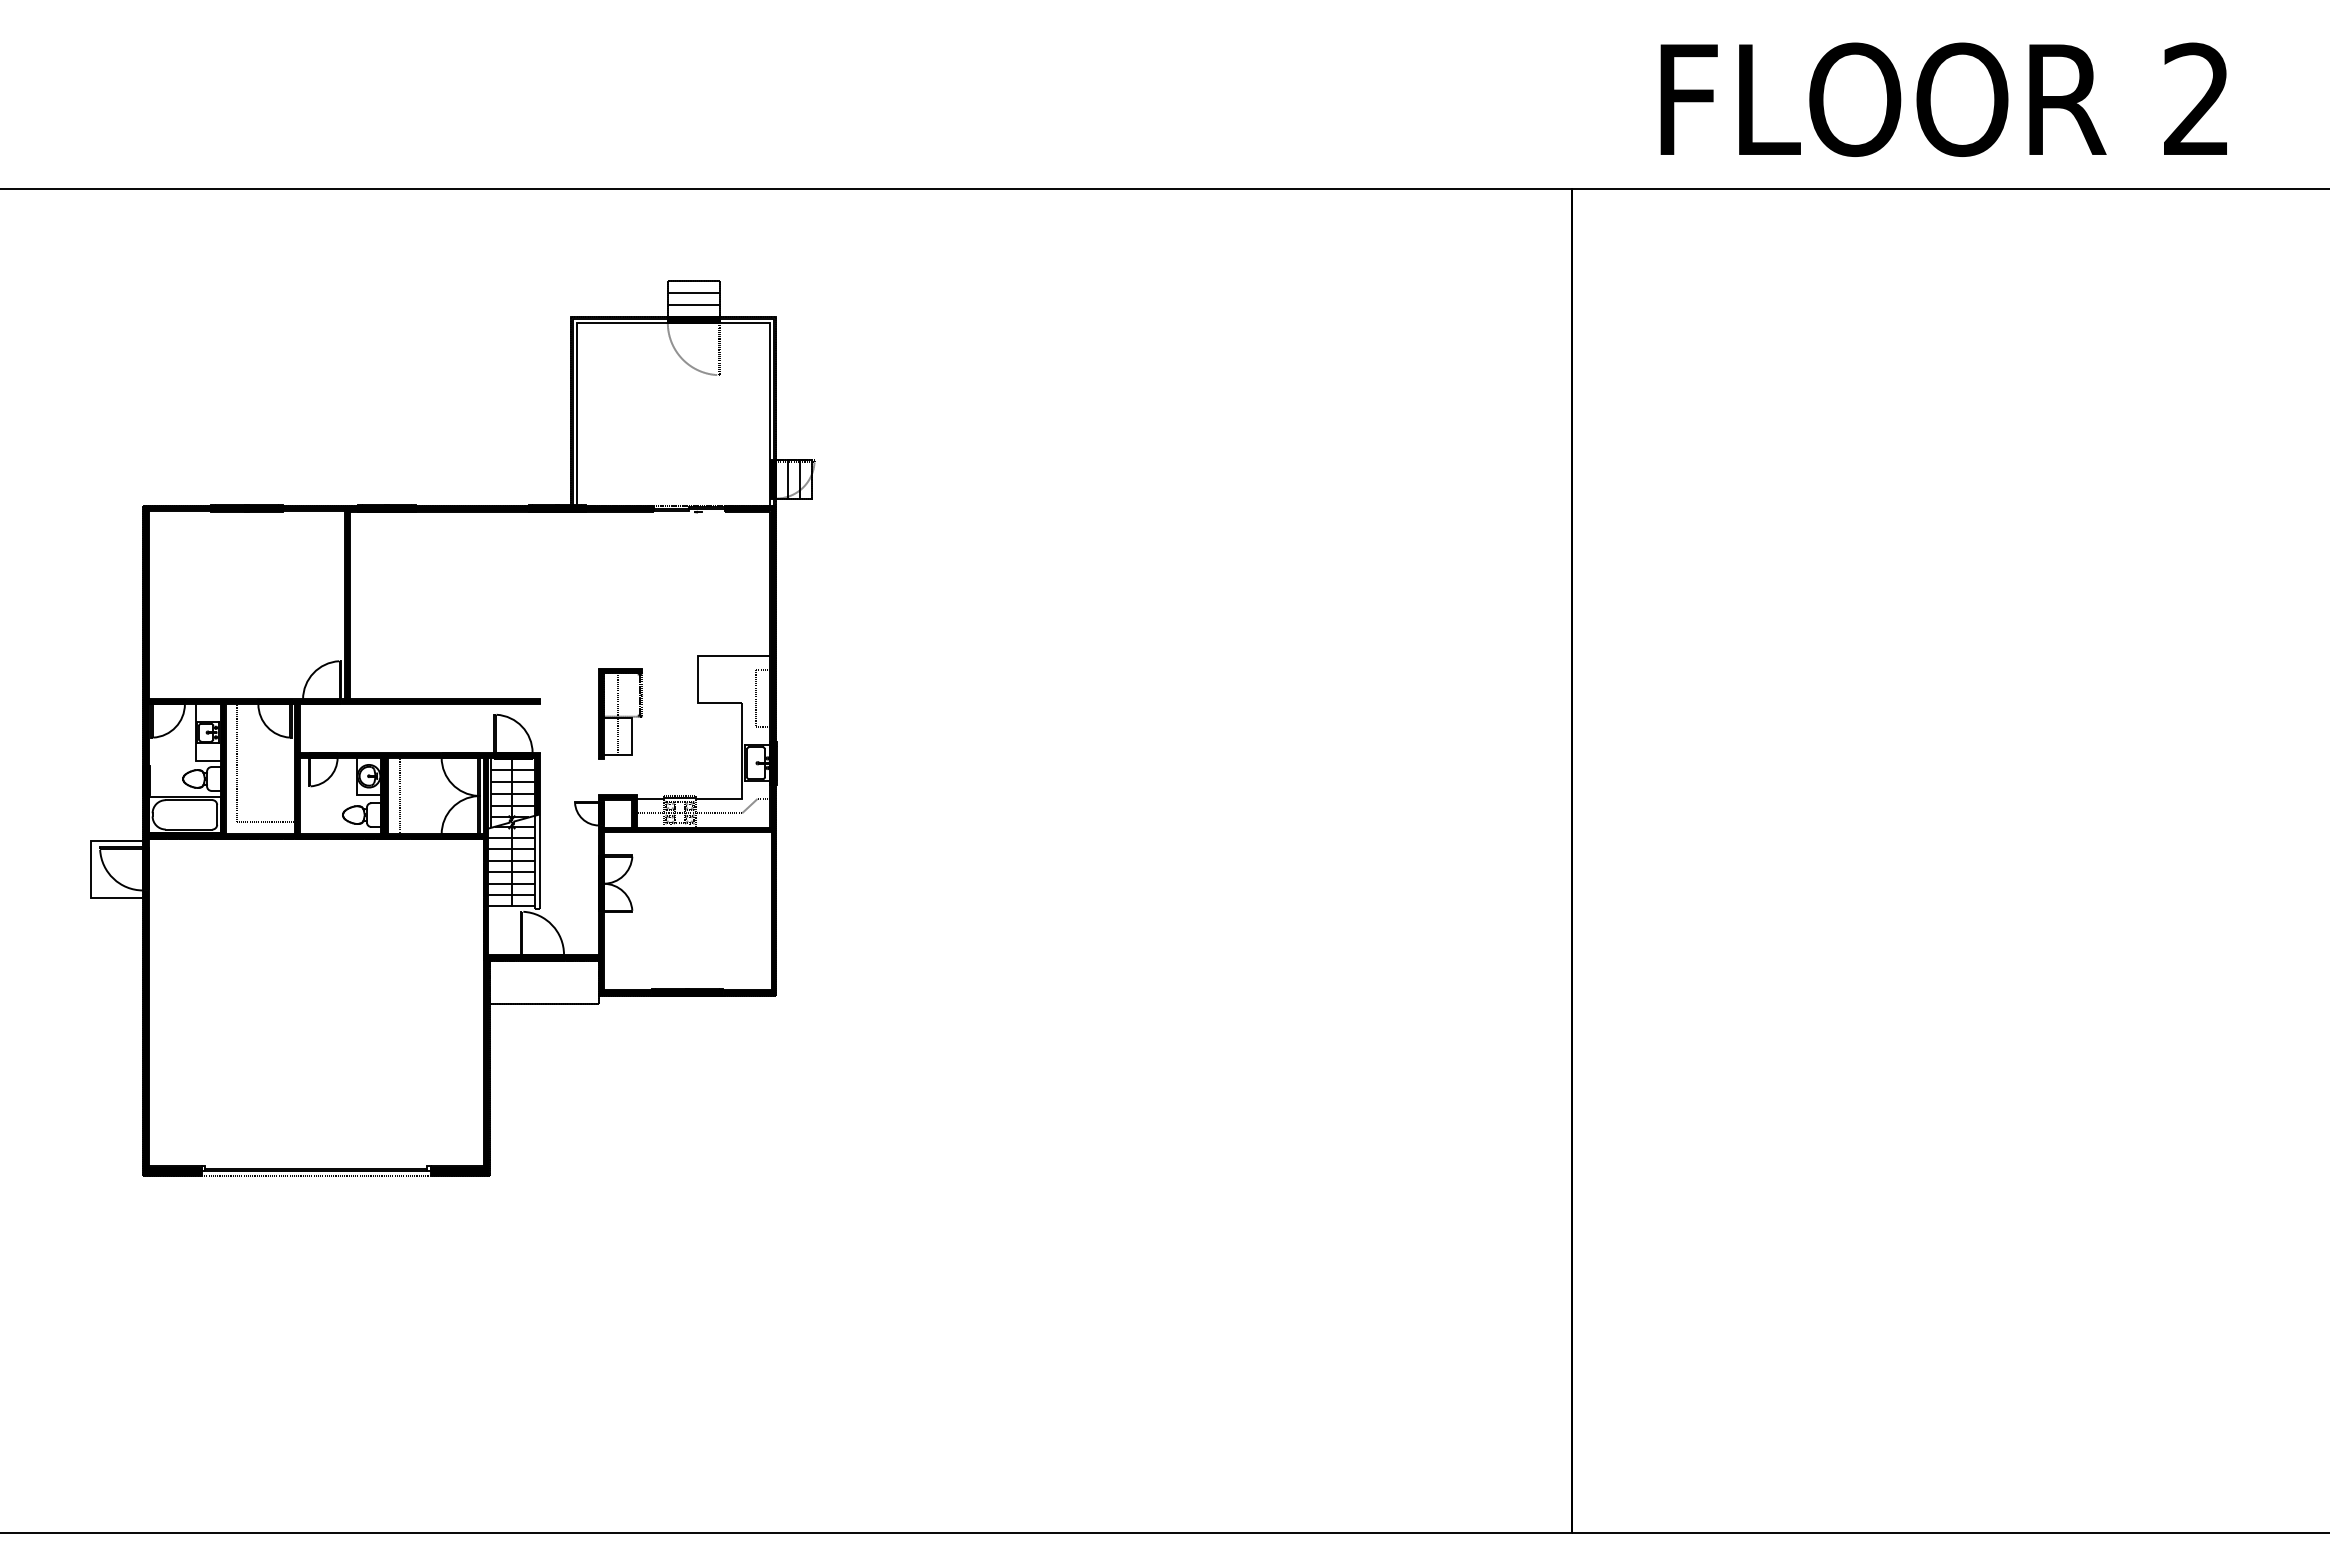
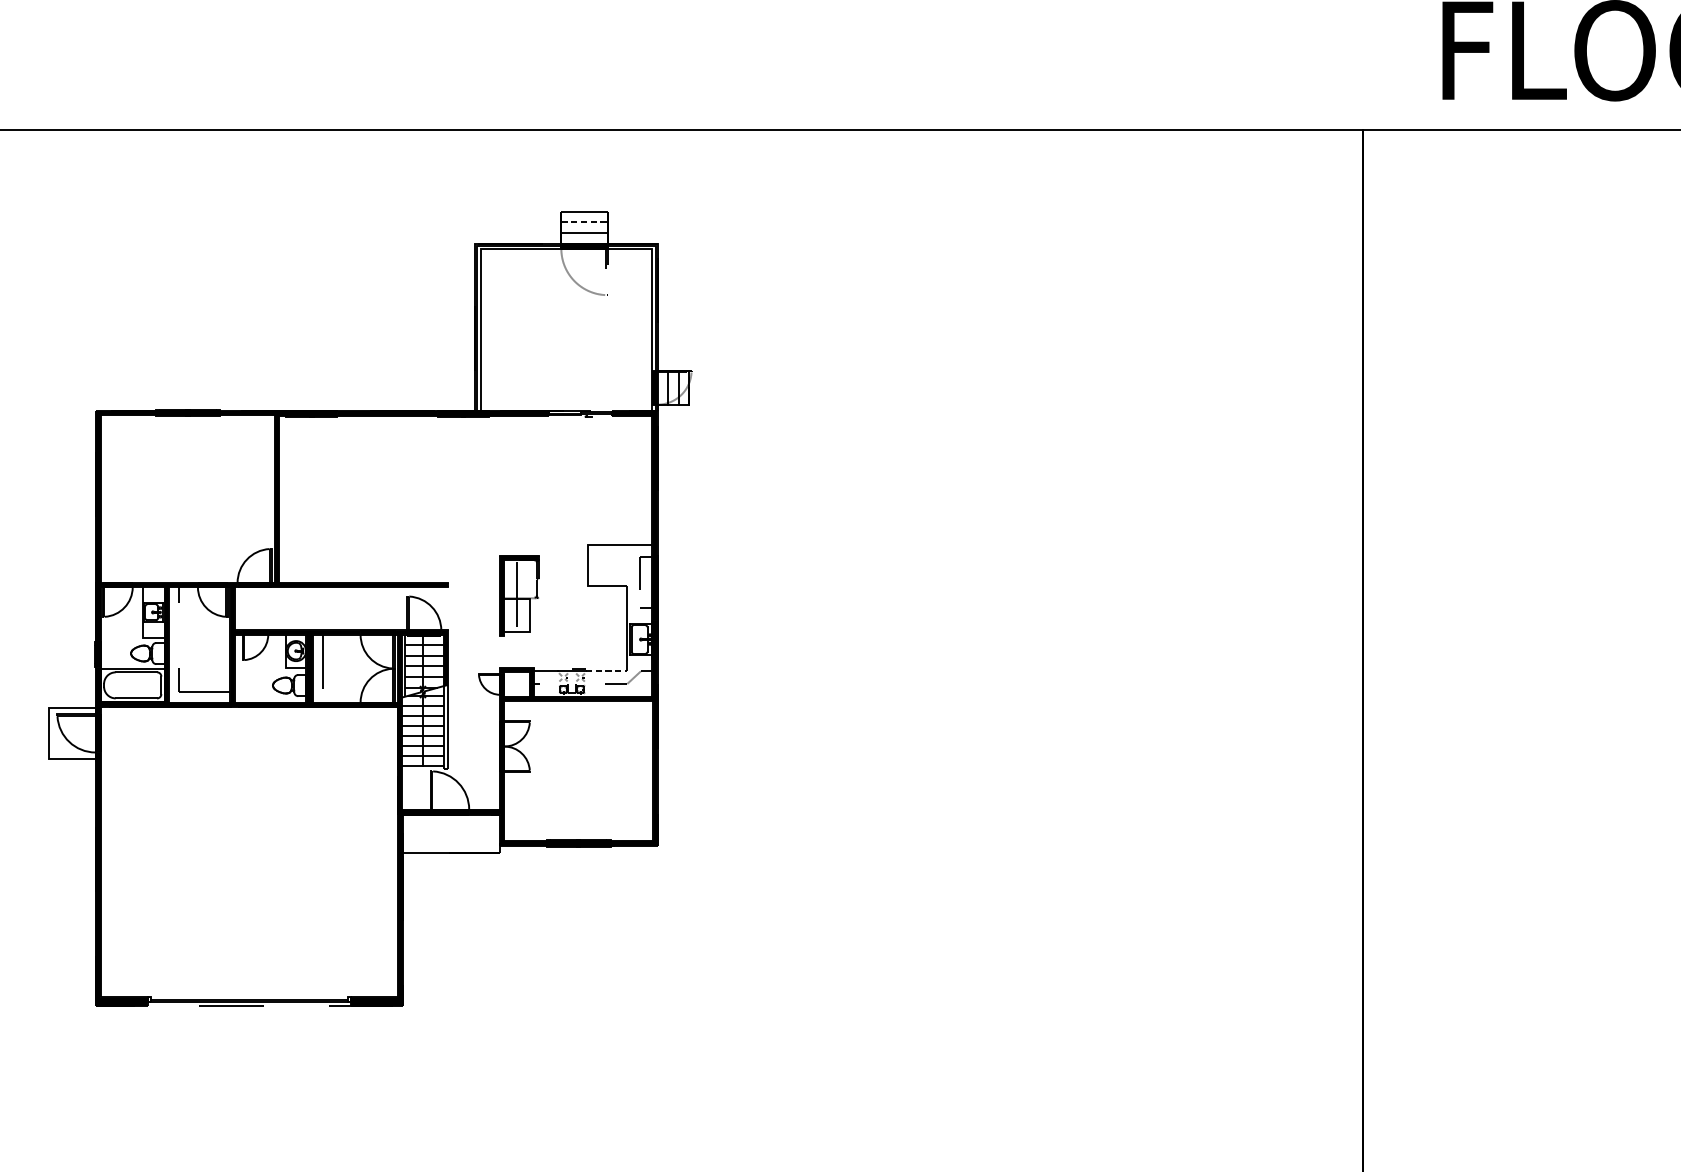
line: (694, 293) -> (584, 222), solid -> dashed
line: (719, 798) -> (607, 670), solid -> dashed

